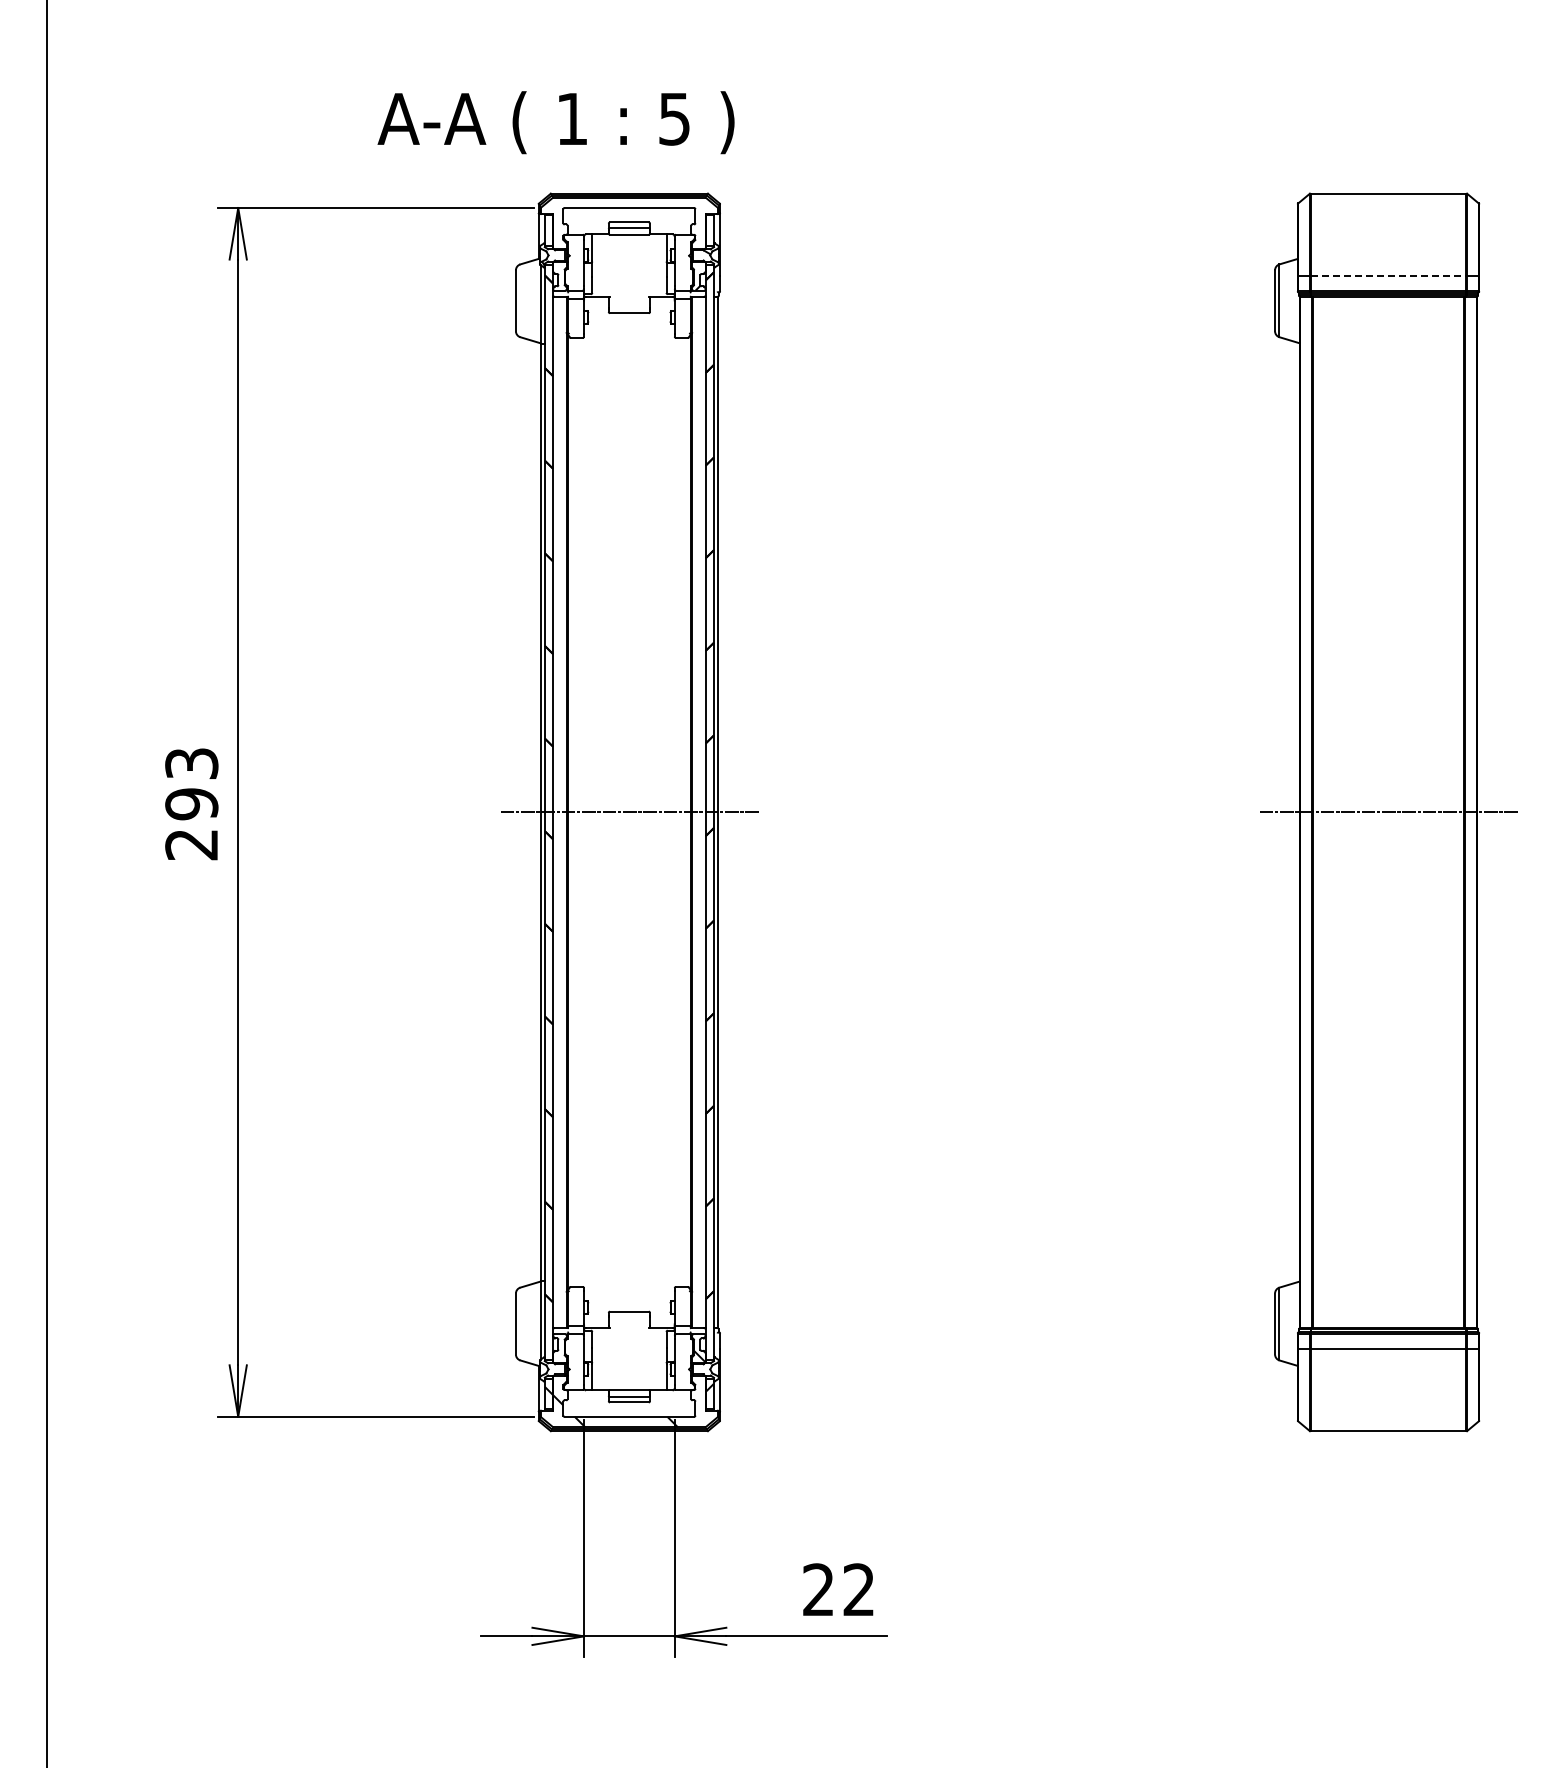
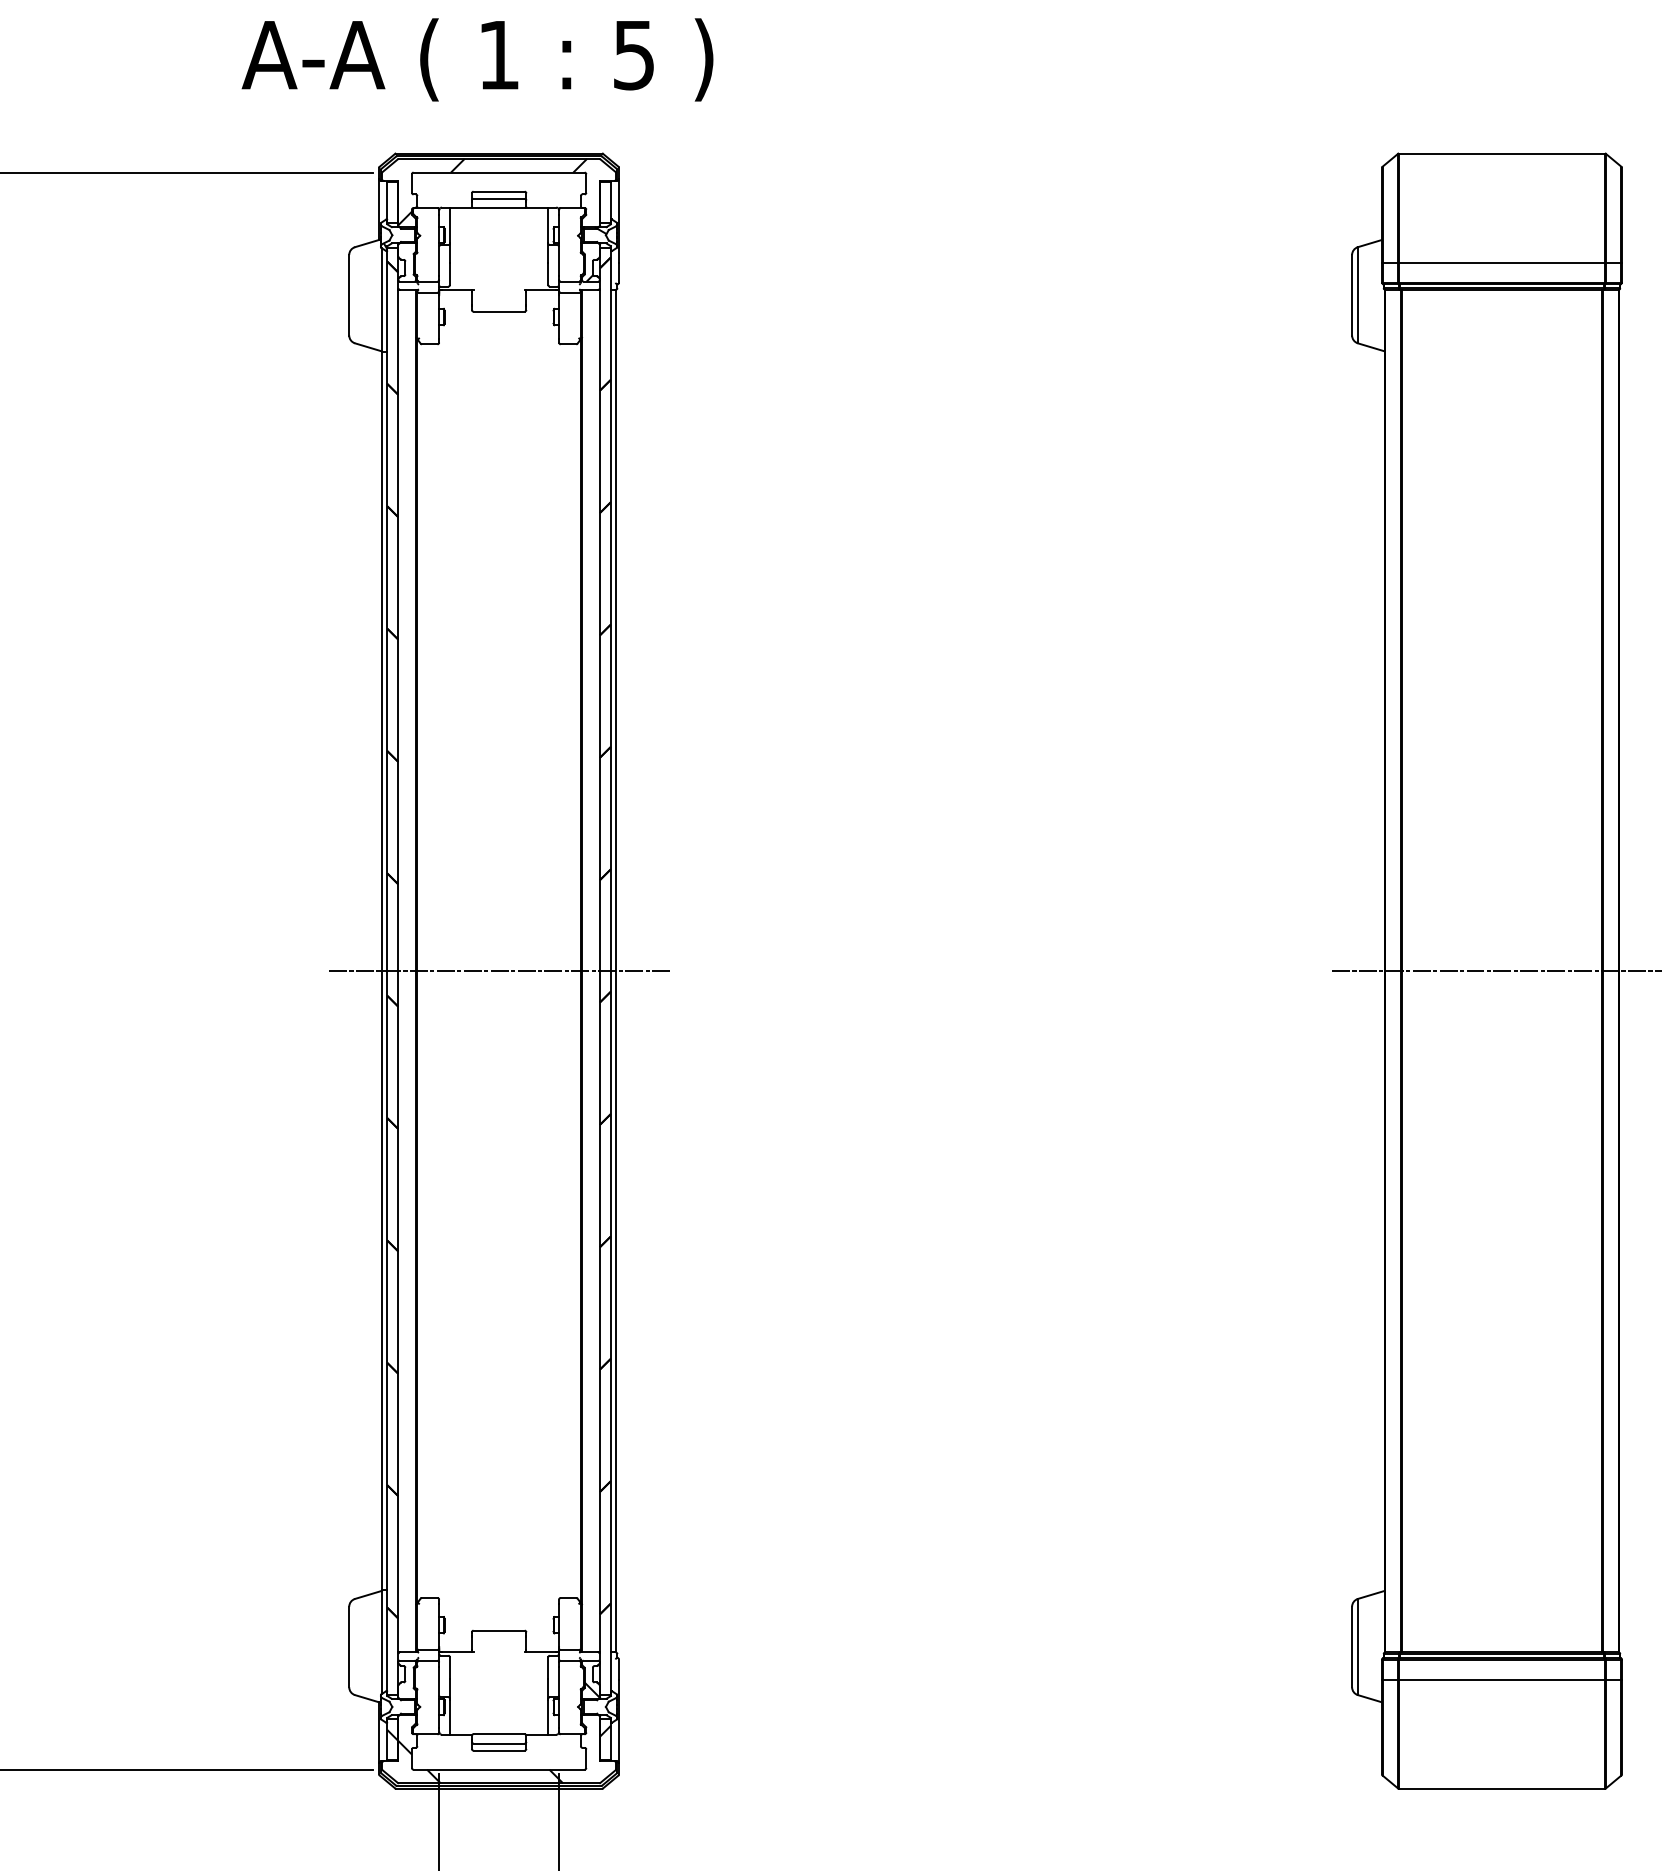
text: (555, 122) -> (476, 59), moved
hatch: (624, 222) -> (492, 191), added
line: (1388, 276) -> (1501, 263), dashed -> solid

